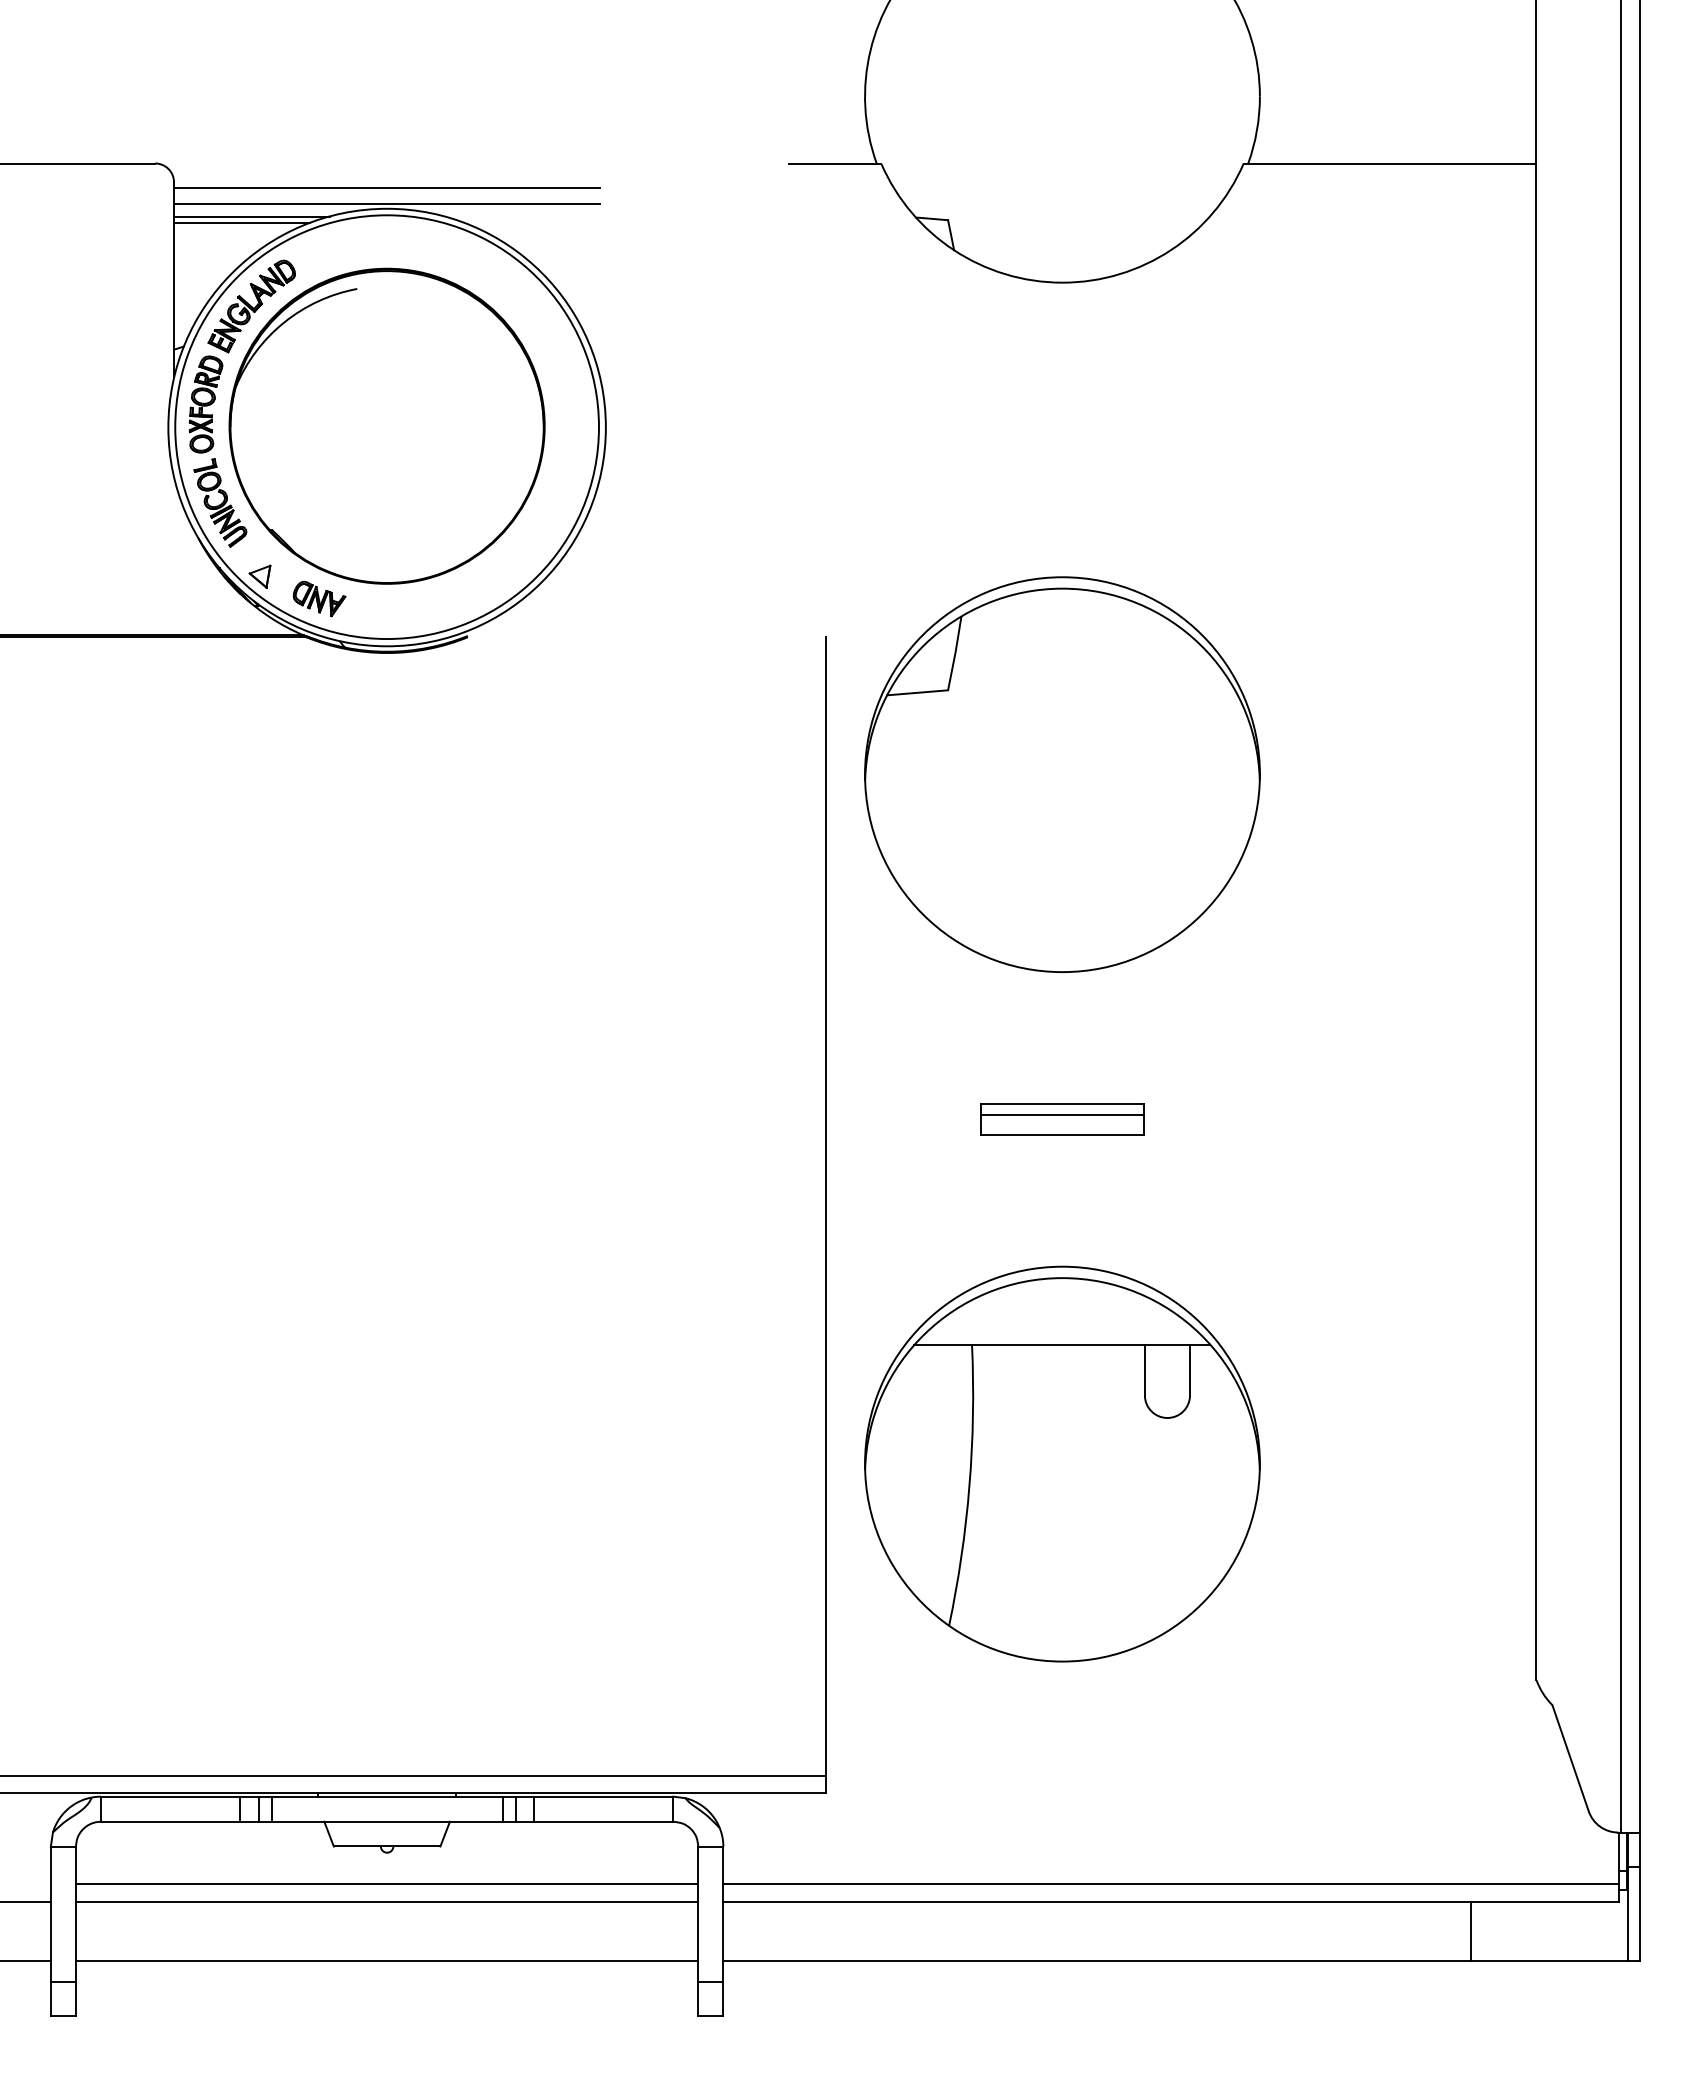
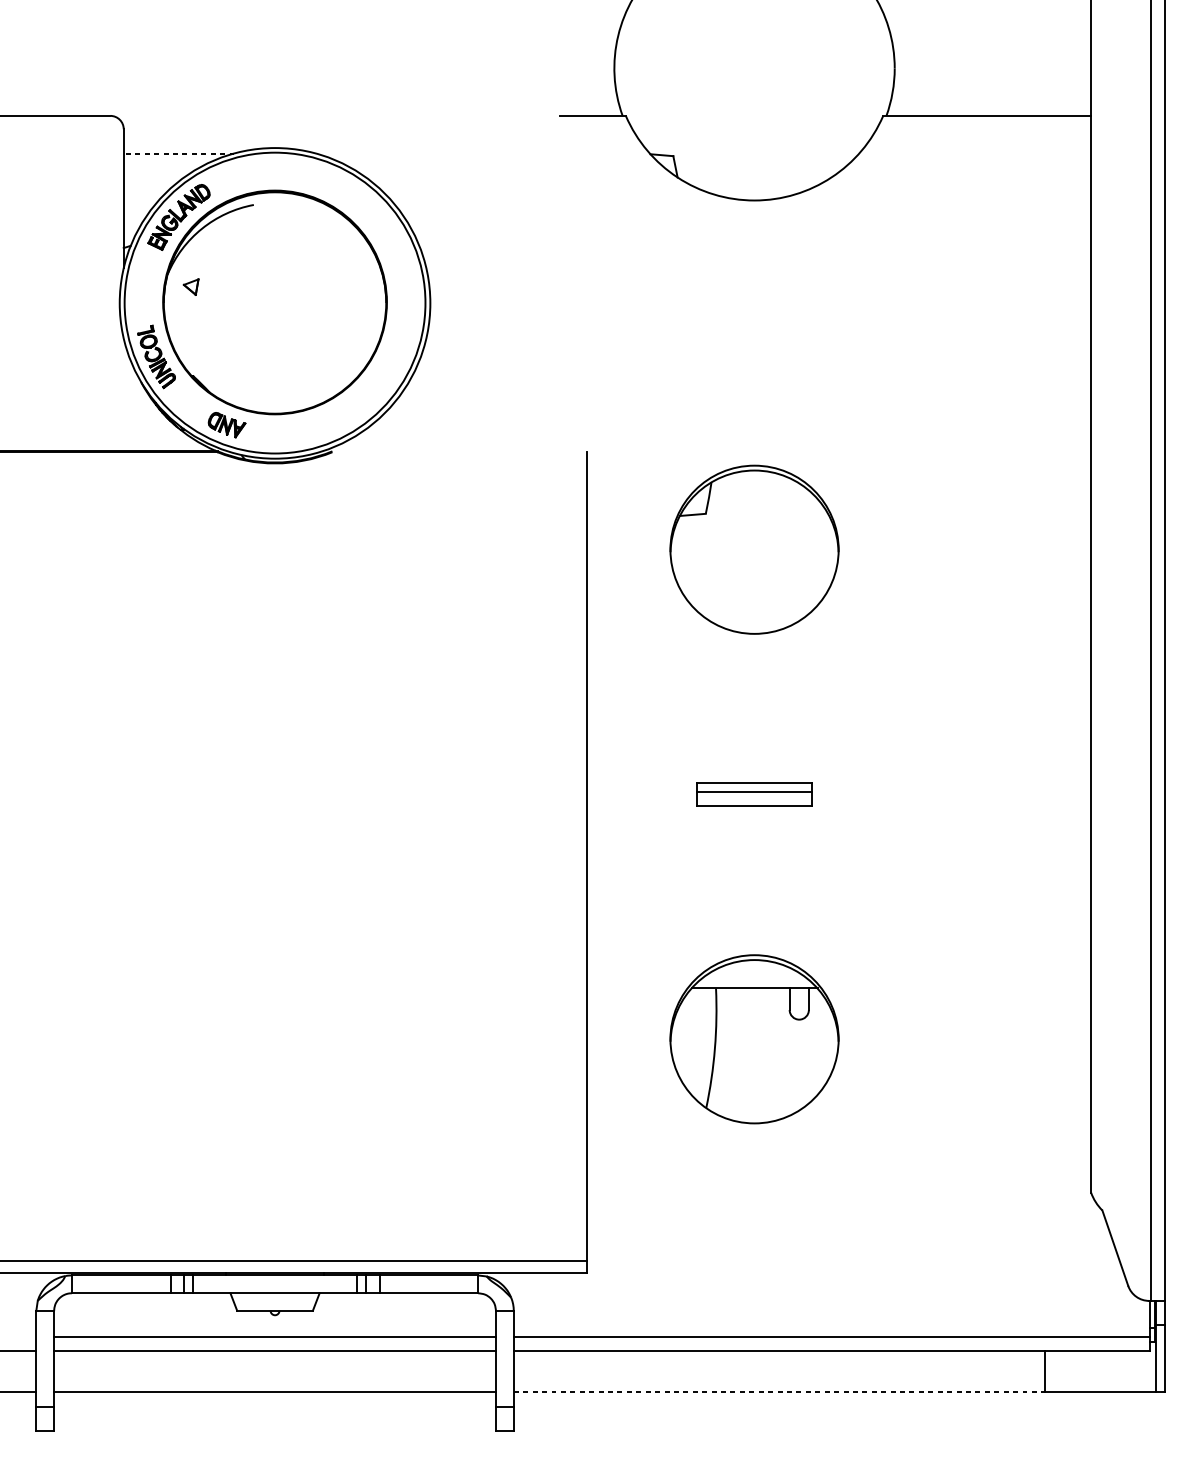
line: (387, 187) -> (275, 132), removed
line: (387, 203) -> (275, 144), removed
line: (252, 216) -> (179, 153), solid -> dashed
line: (241, 223) -> (171, 158), removed
part: (205, 404) -> (146, 287), removed
part: (259, 576) -> (190, 287), moved
part: (1062, 774) -> (754, 549), size x0.6
part: (1062, 1463) -> (754, 1038), size x0.6
line: (1097, 1961) -> (779, 1392), solid -> dashed

